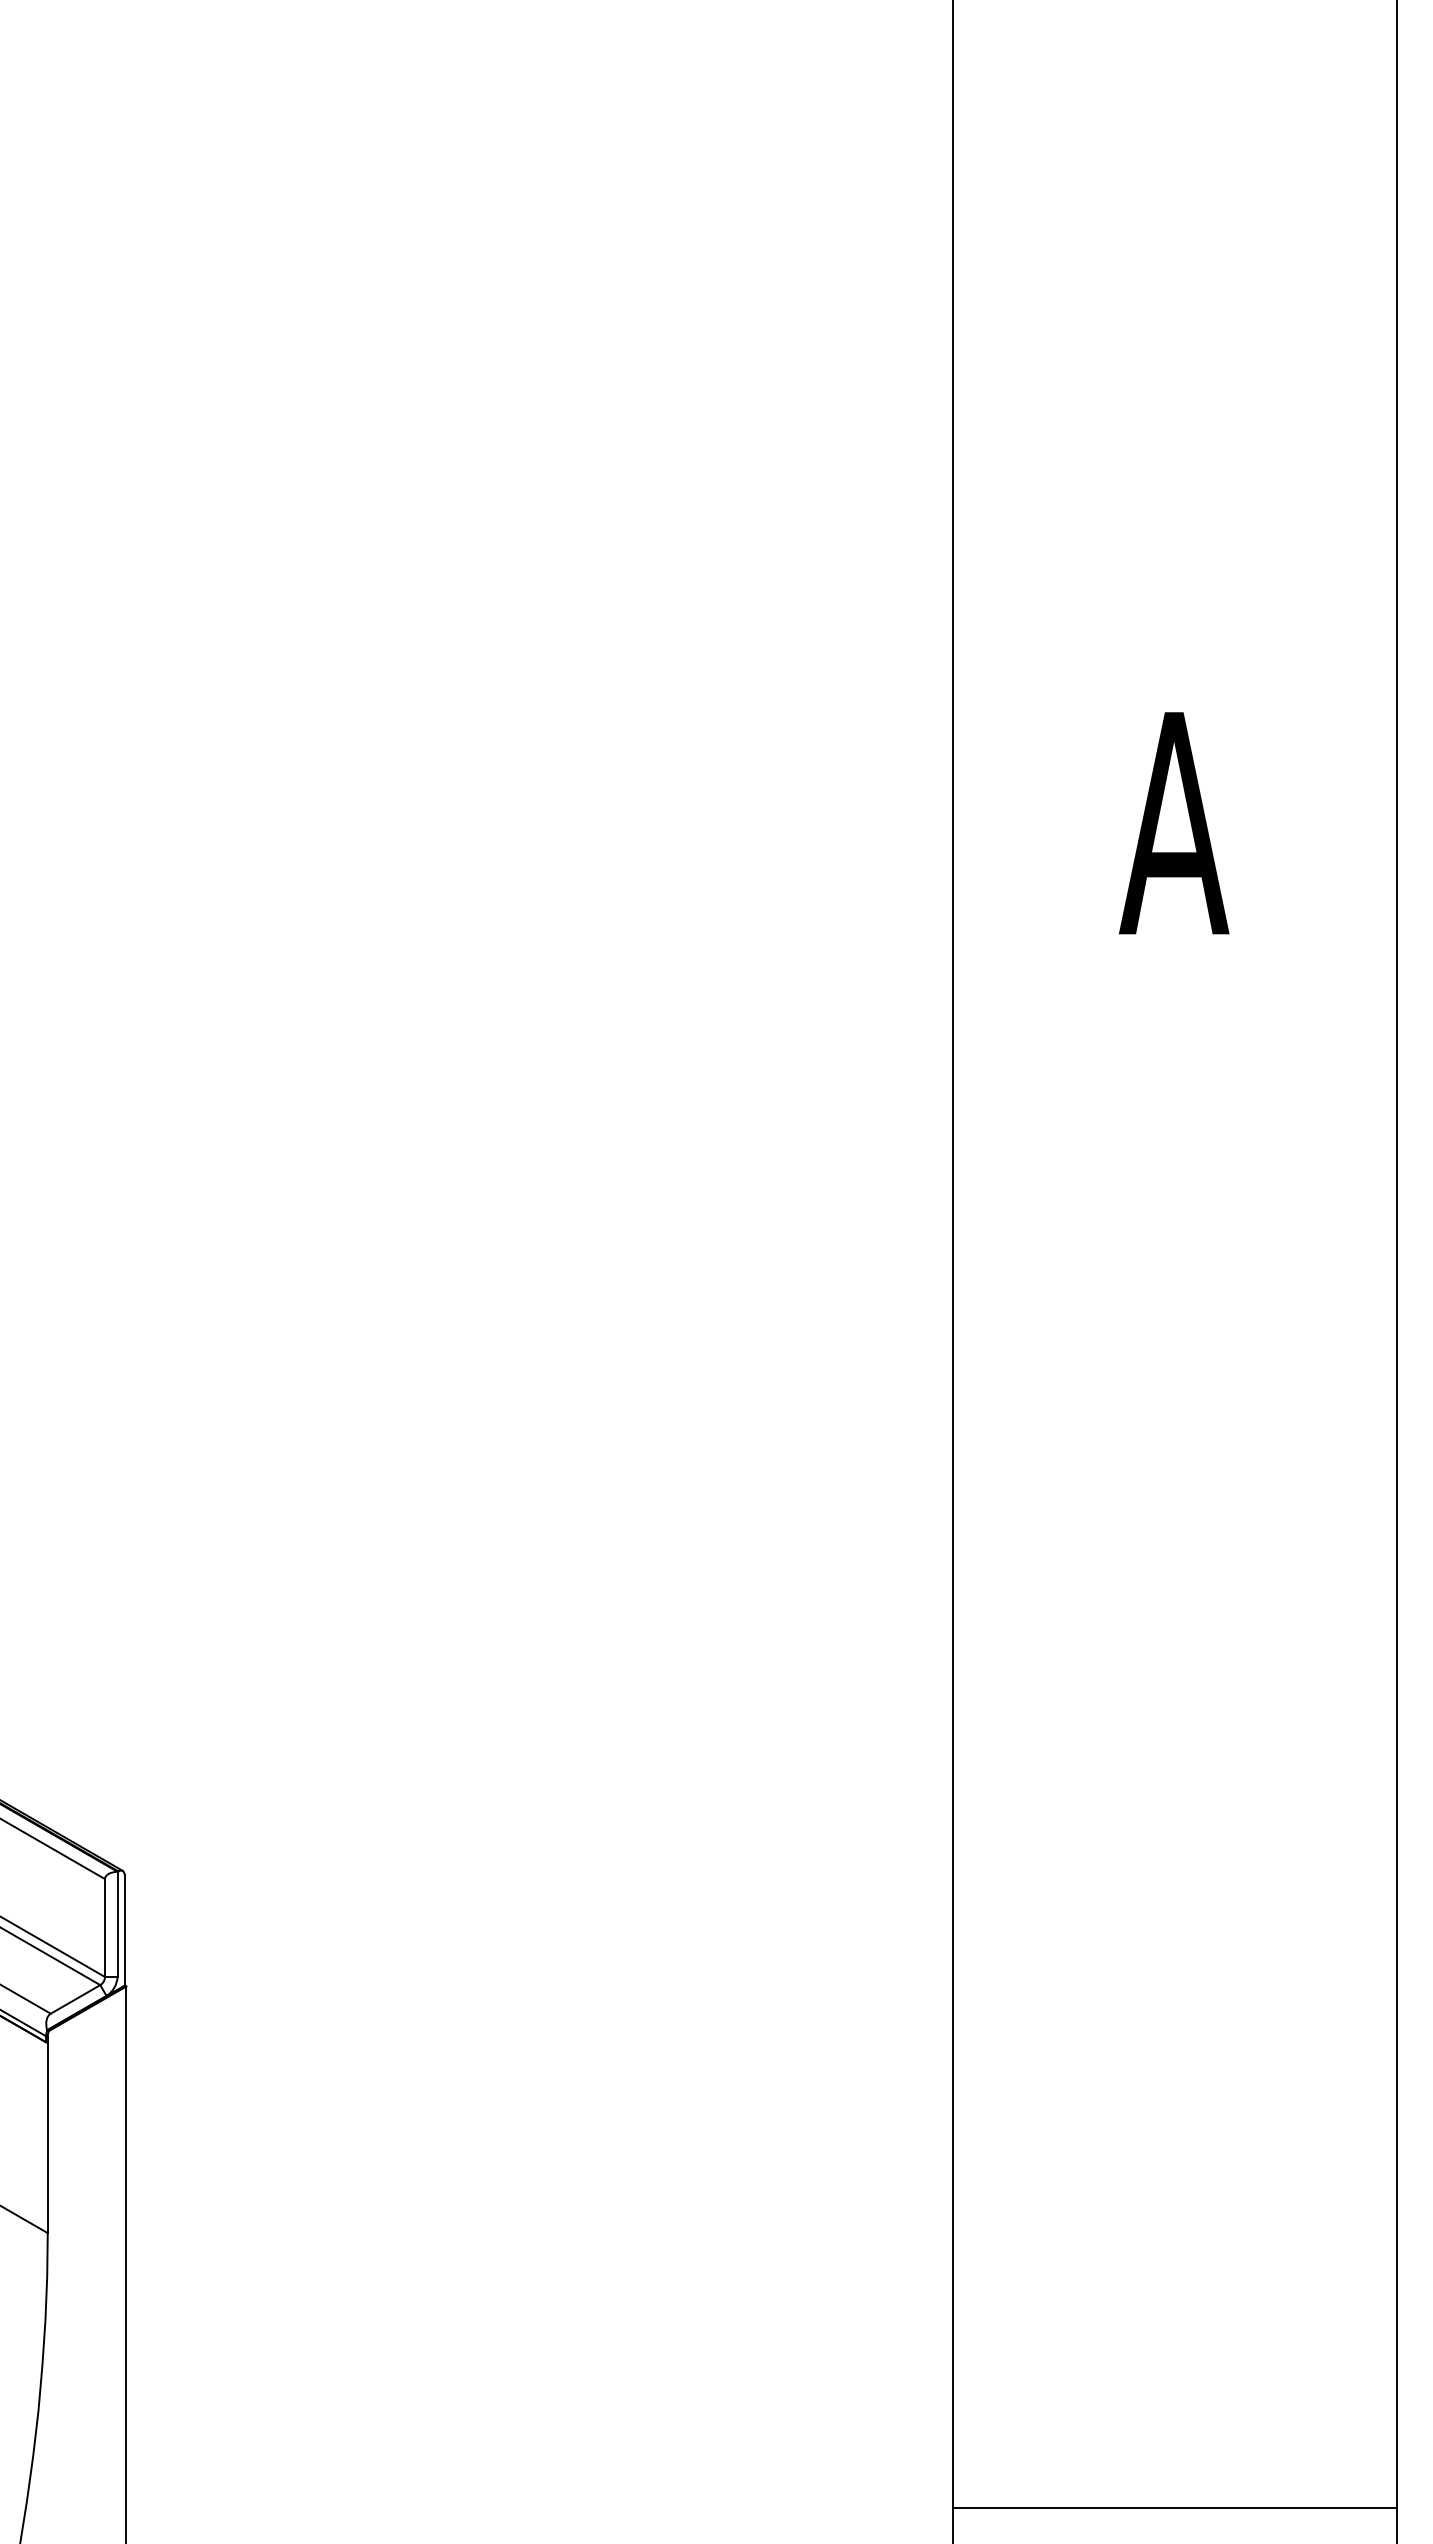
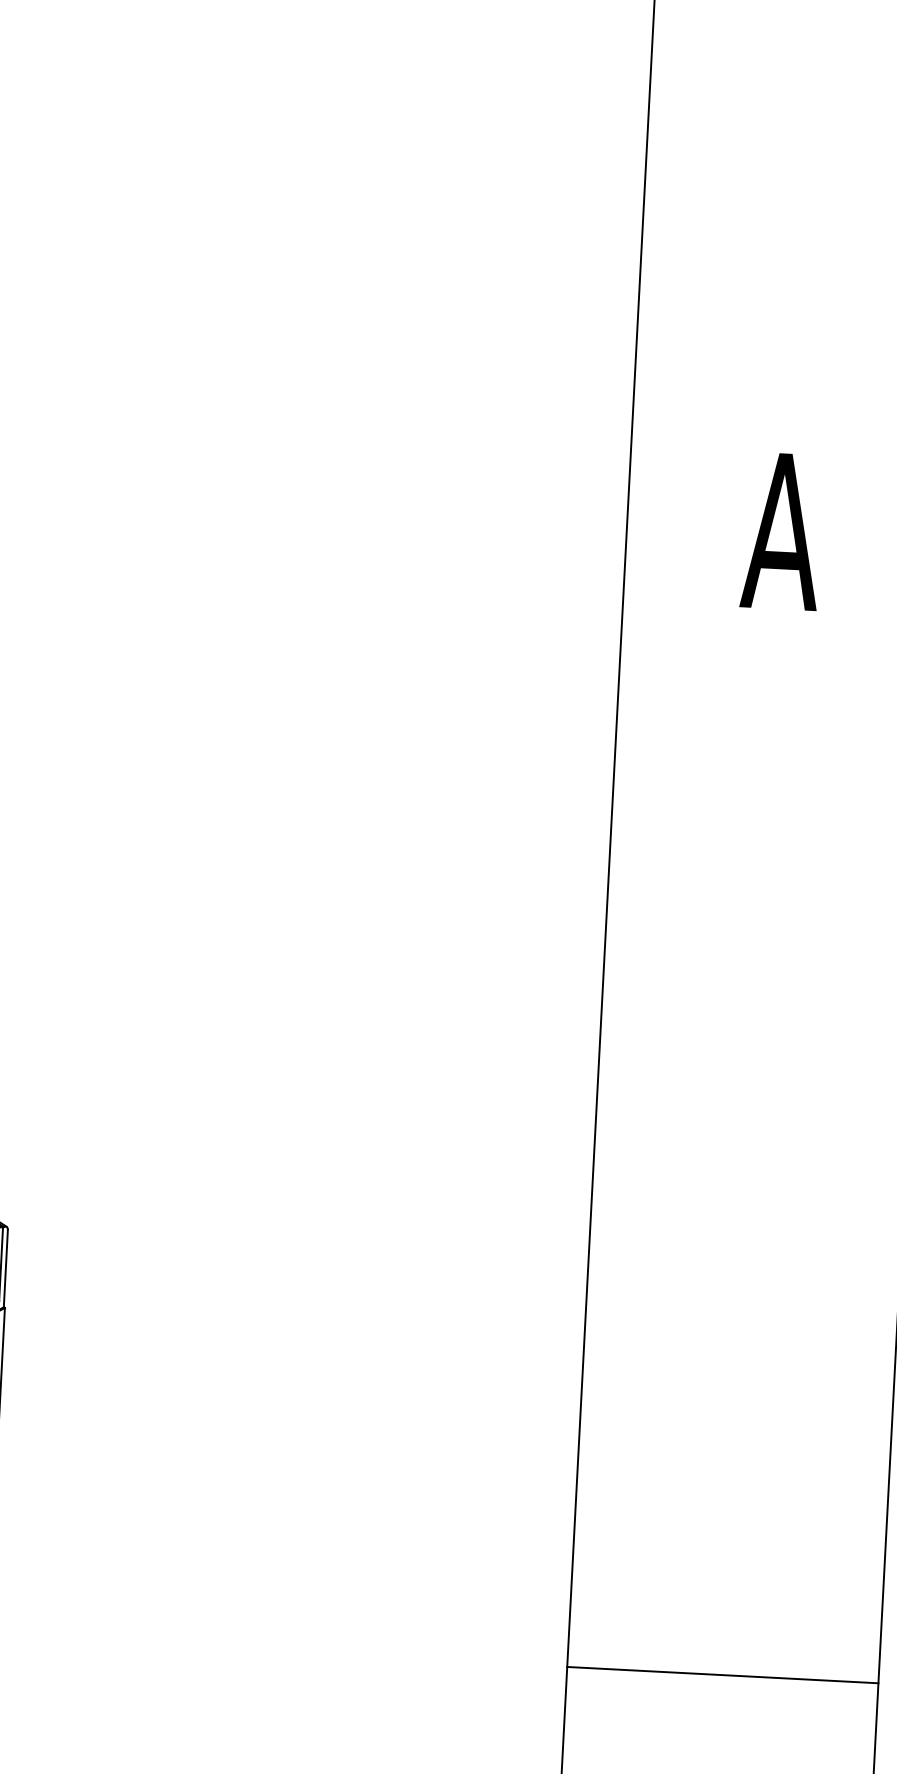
line: (1175, 2508) -> (722, 1675), moved

